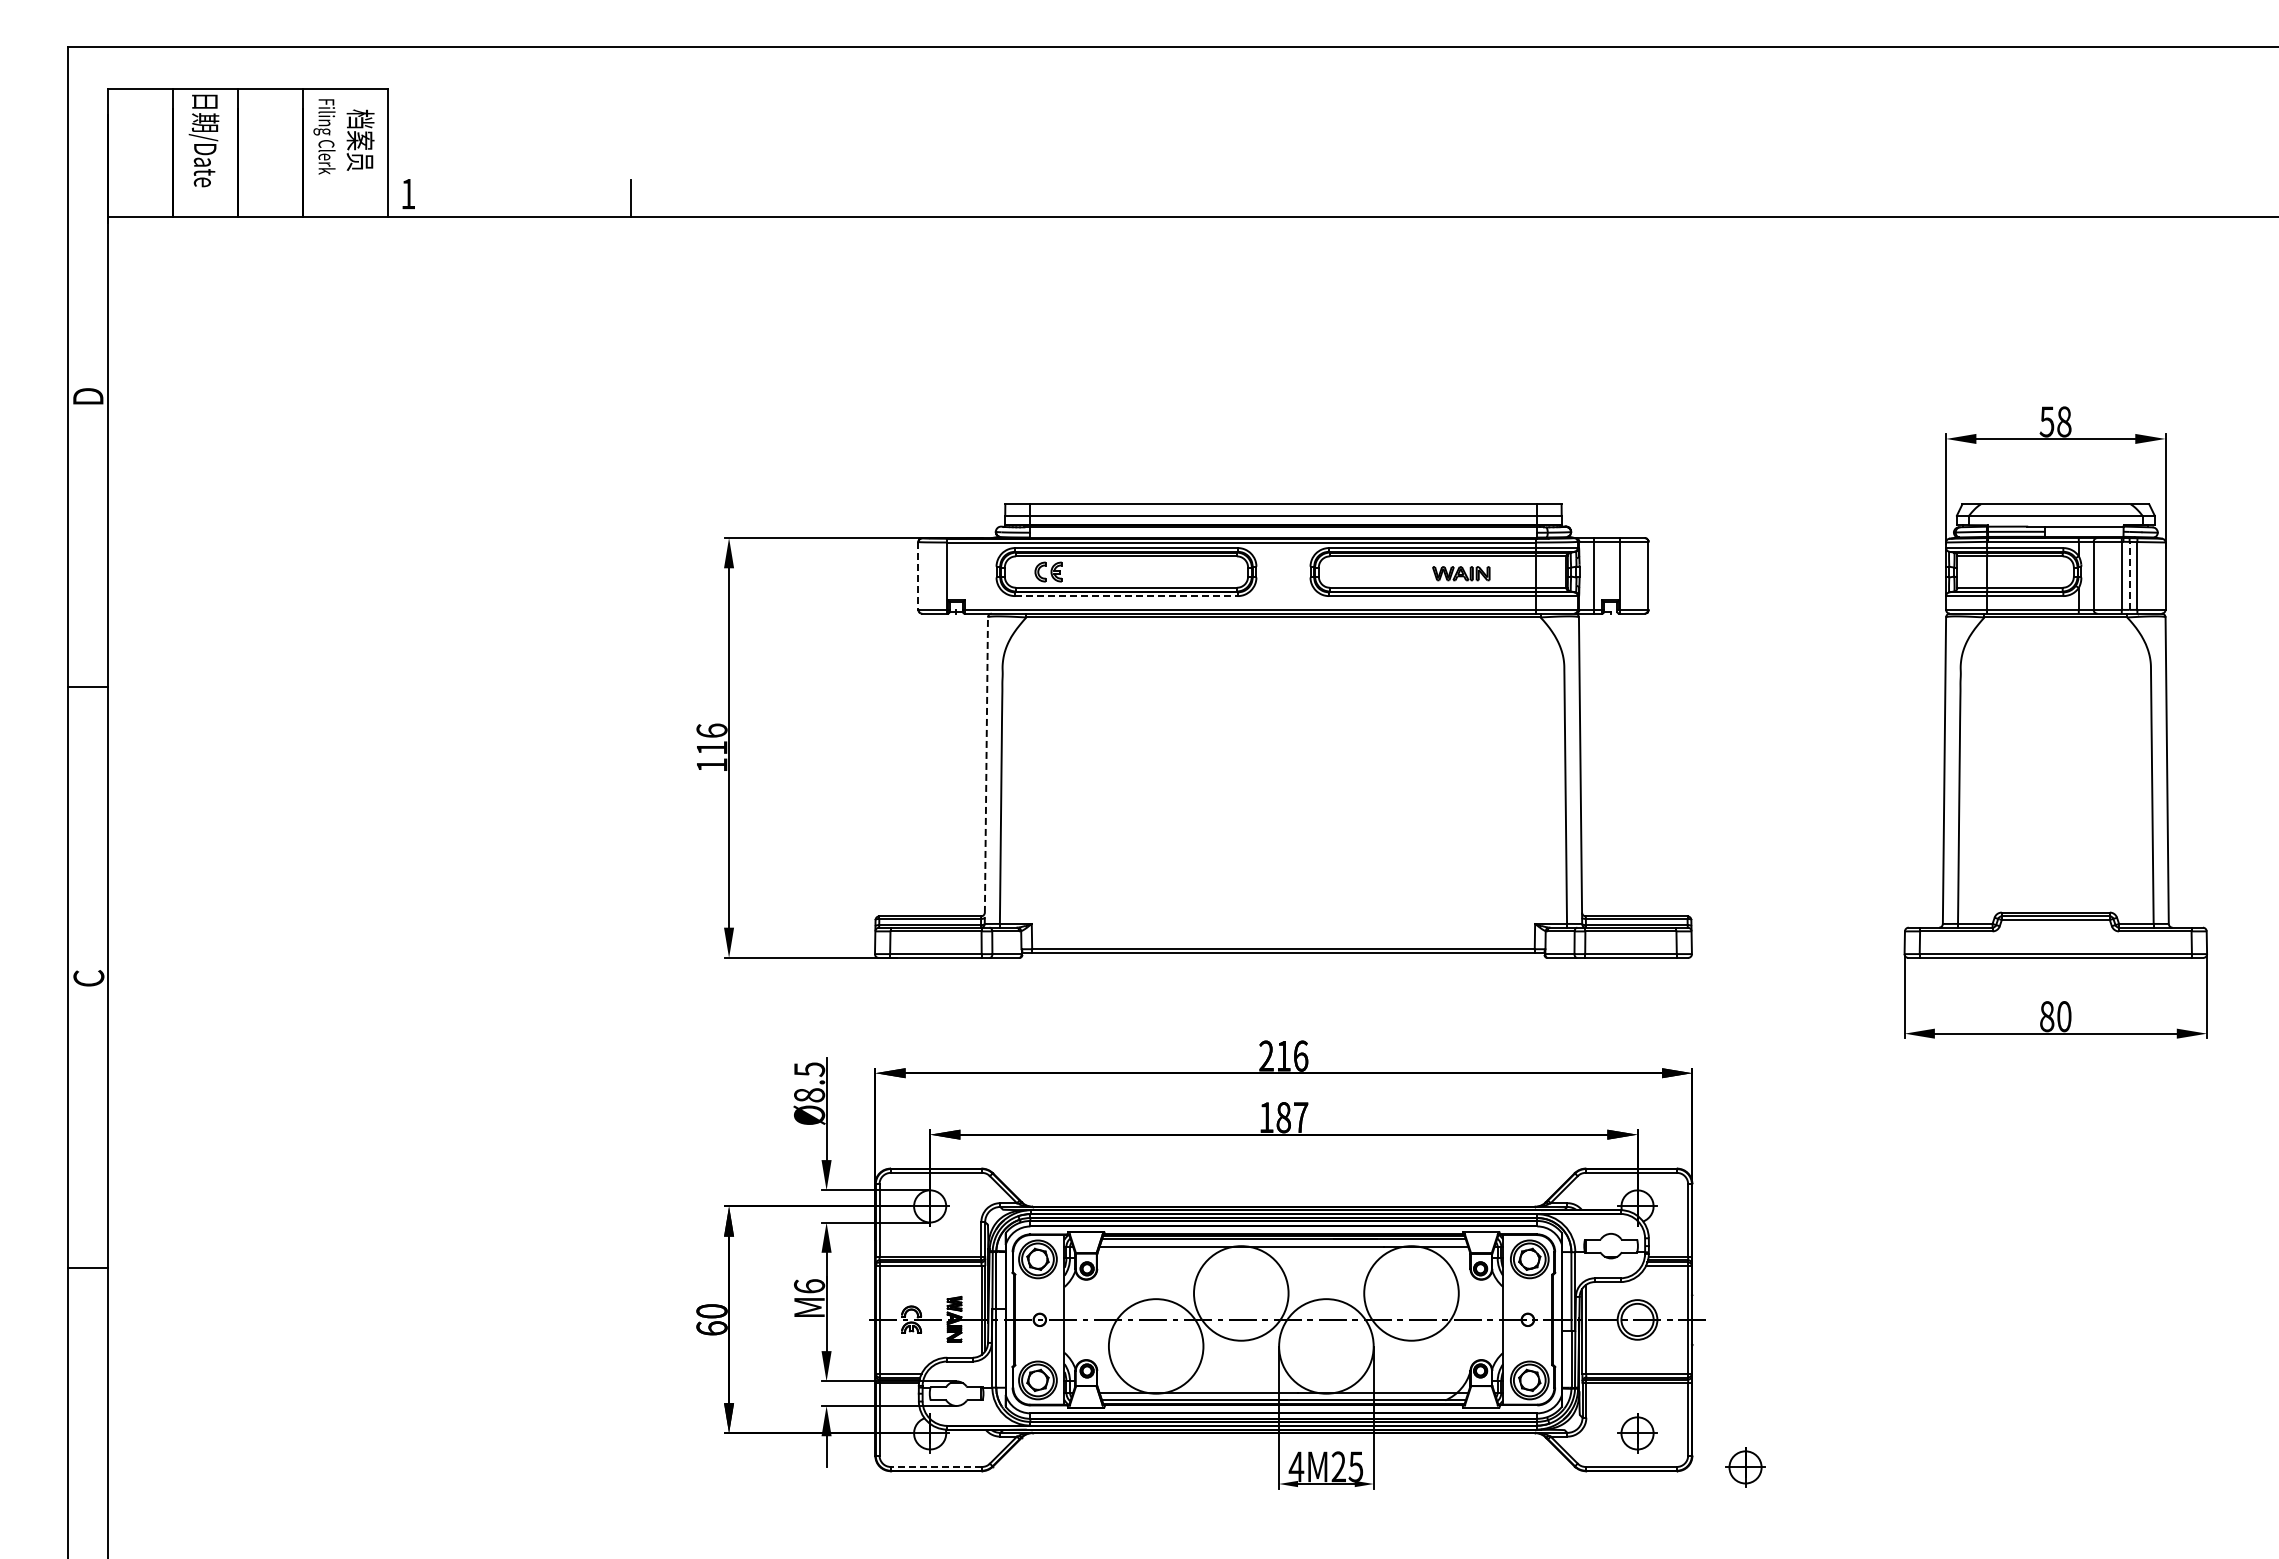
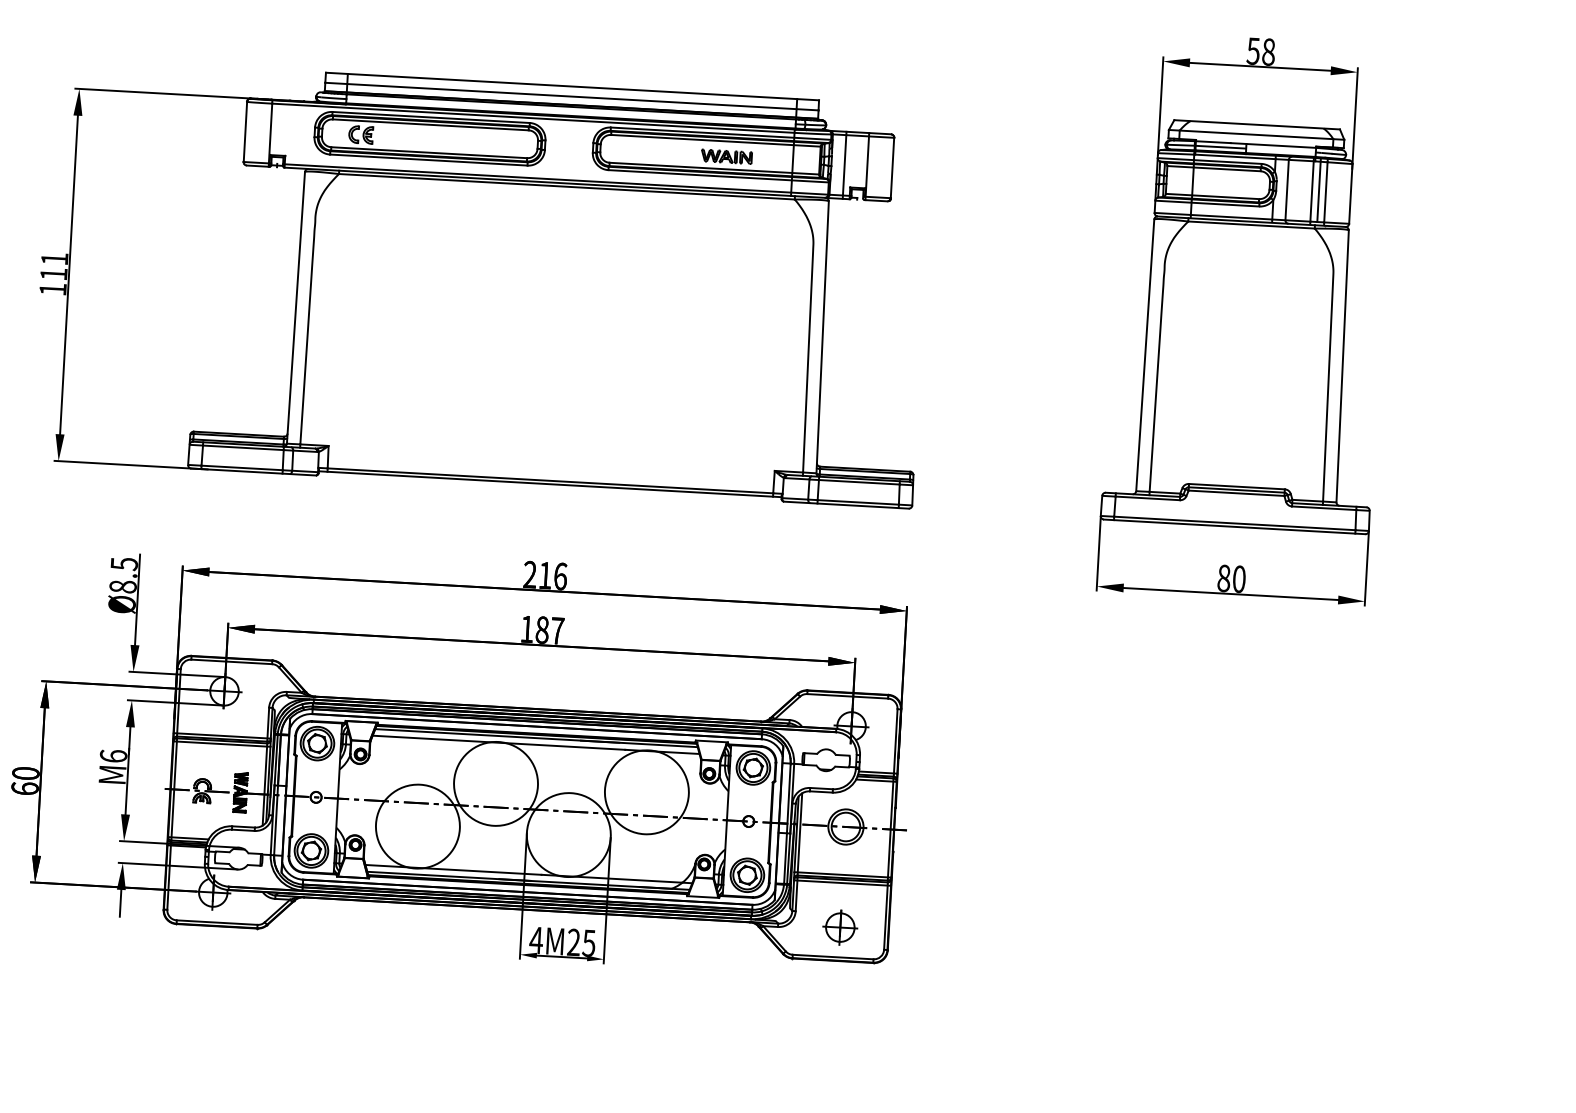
line: (918, 575) -> (245, 131), dashed -> solid
line: (2129, 575) -> (1318, 191), dashed -> solid
line: (1126, 596) -> (428, 160), dashed -> solid
text: (711, 730) -> (54, 258), 116 -> 111
line: (986, 770) -> (296, 307), dashed -> solid
line: (936, 1466) -> (217, 922), dashed -> solid
part: (1745, 1467) -> (934, 963), removed

